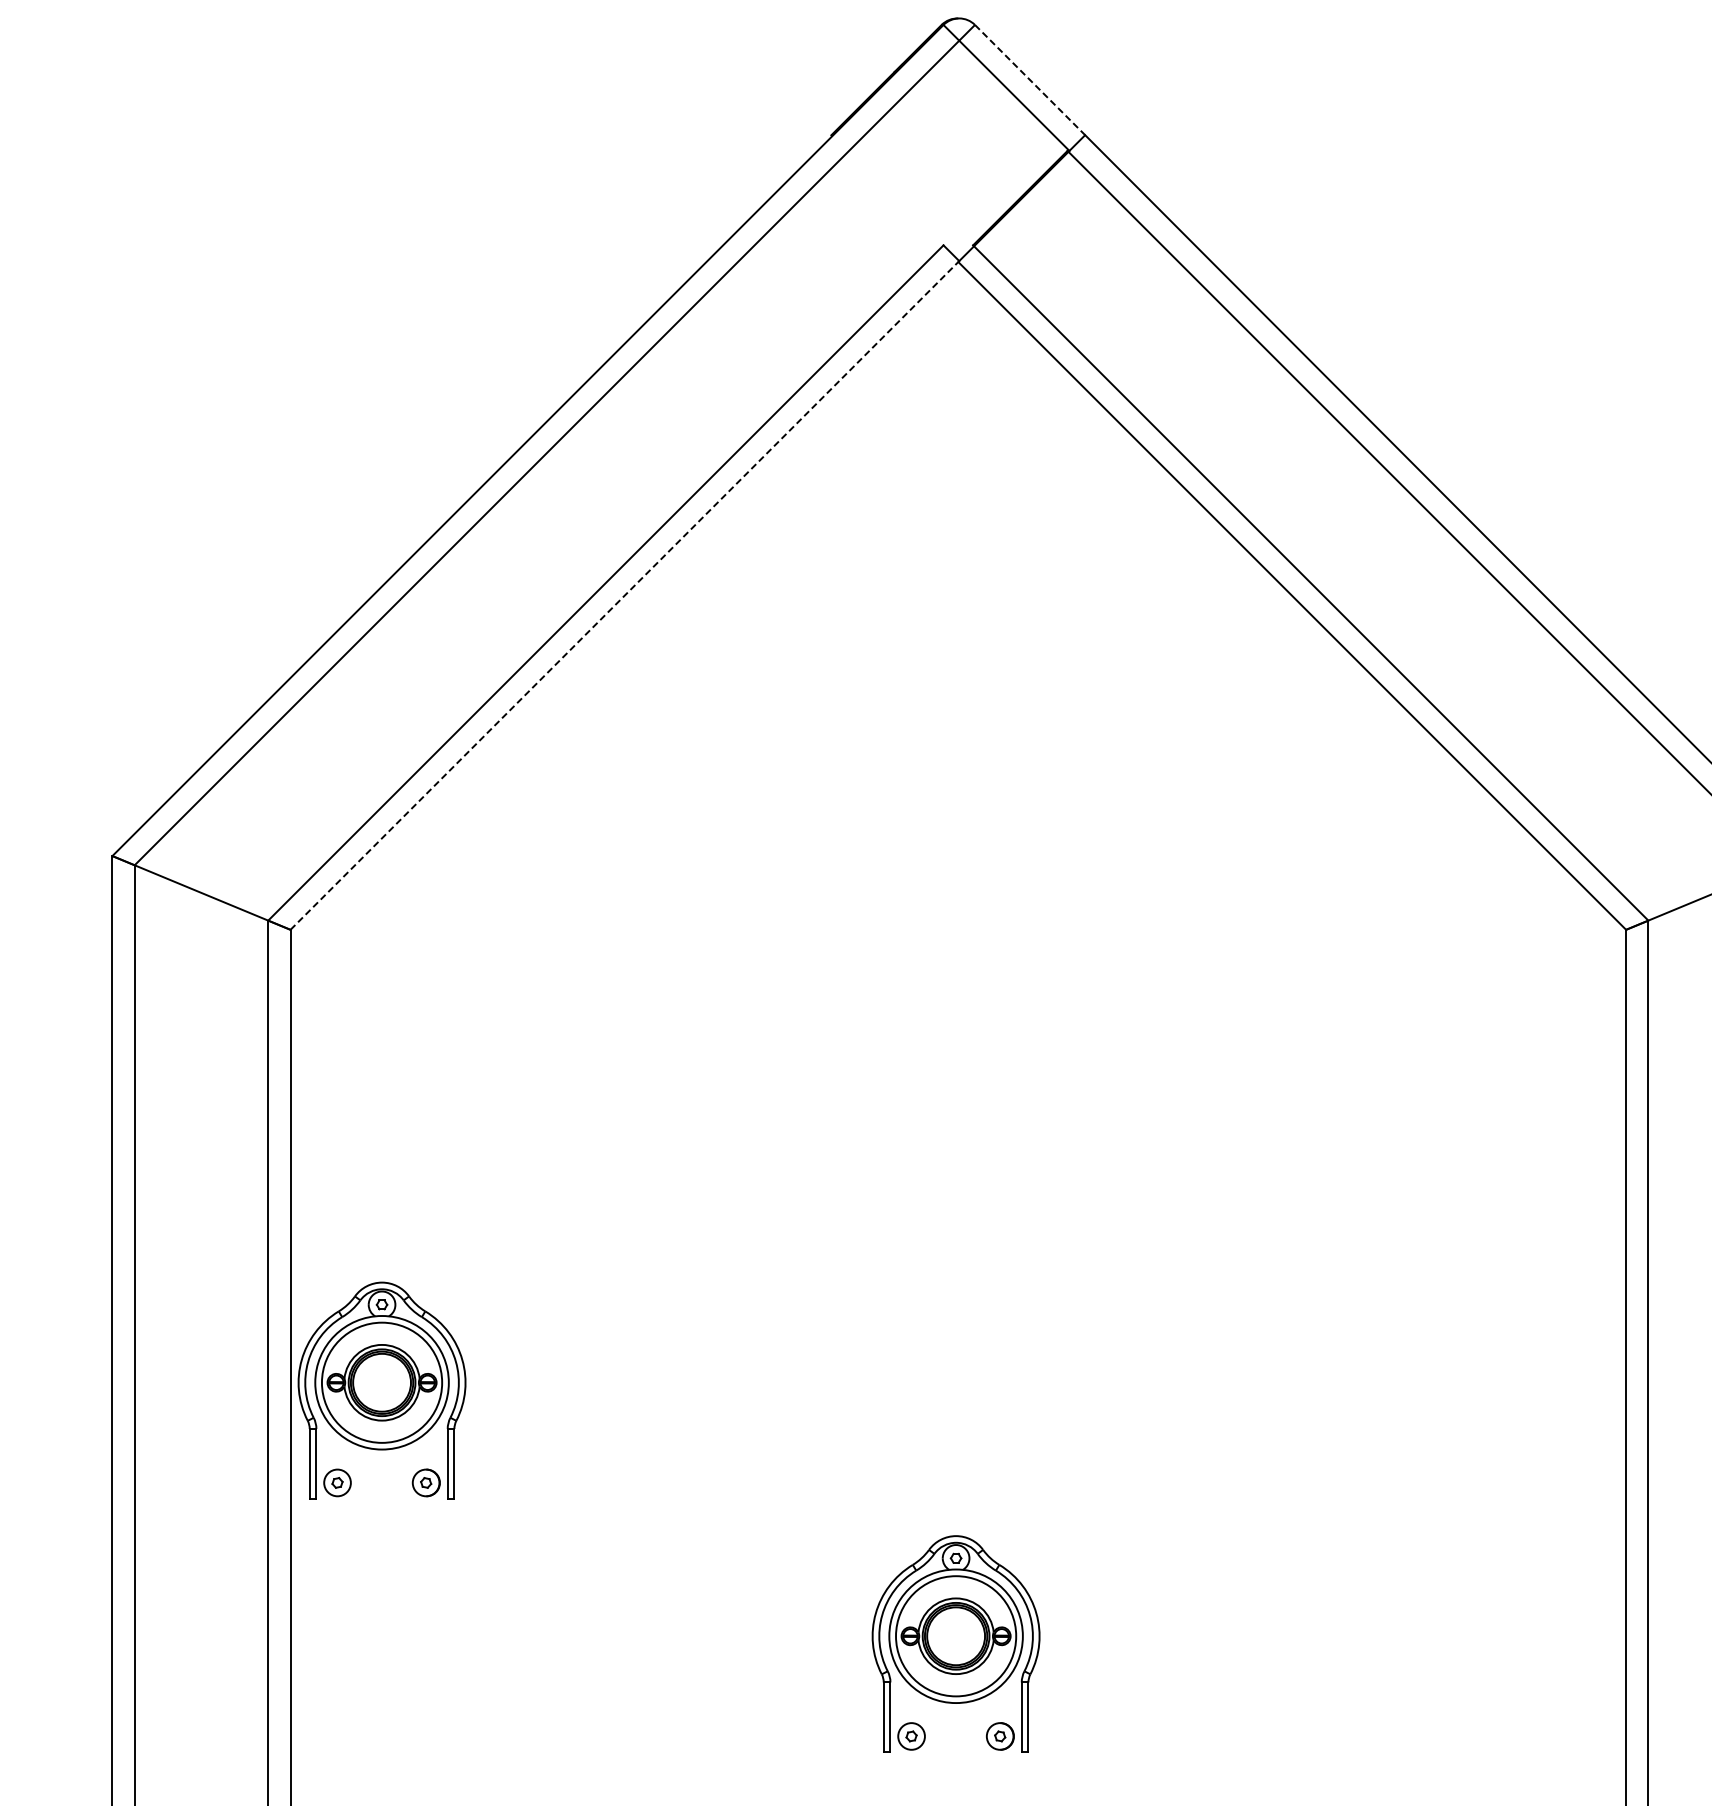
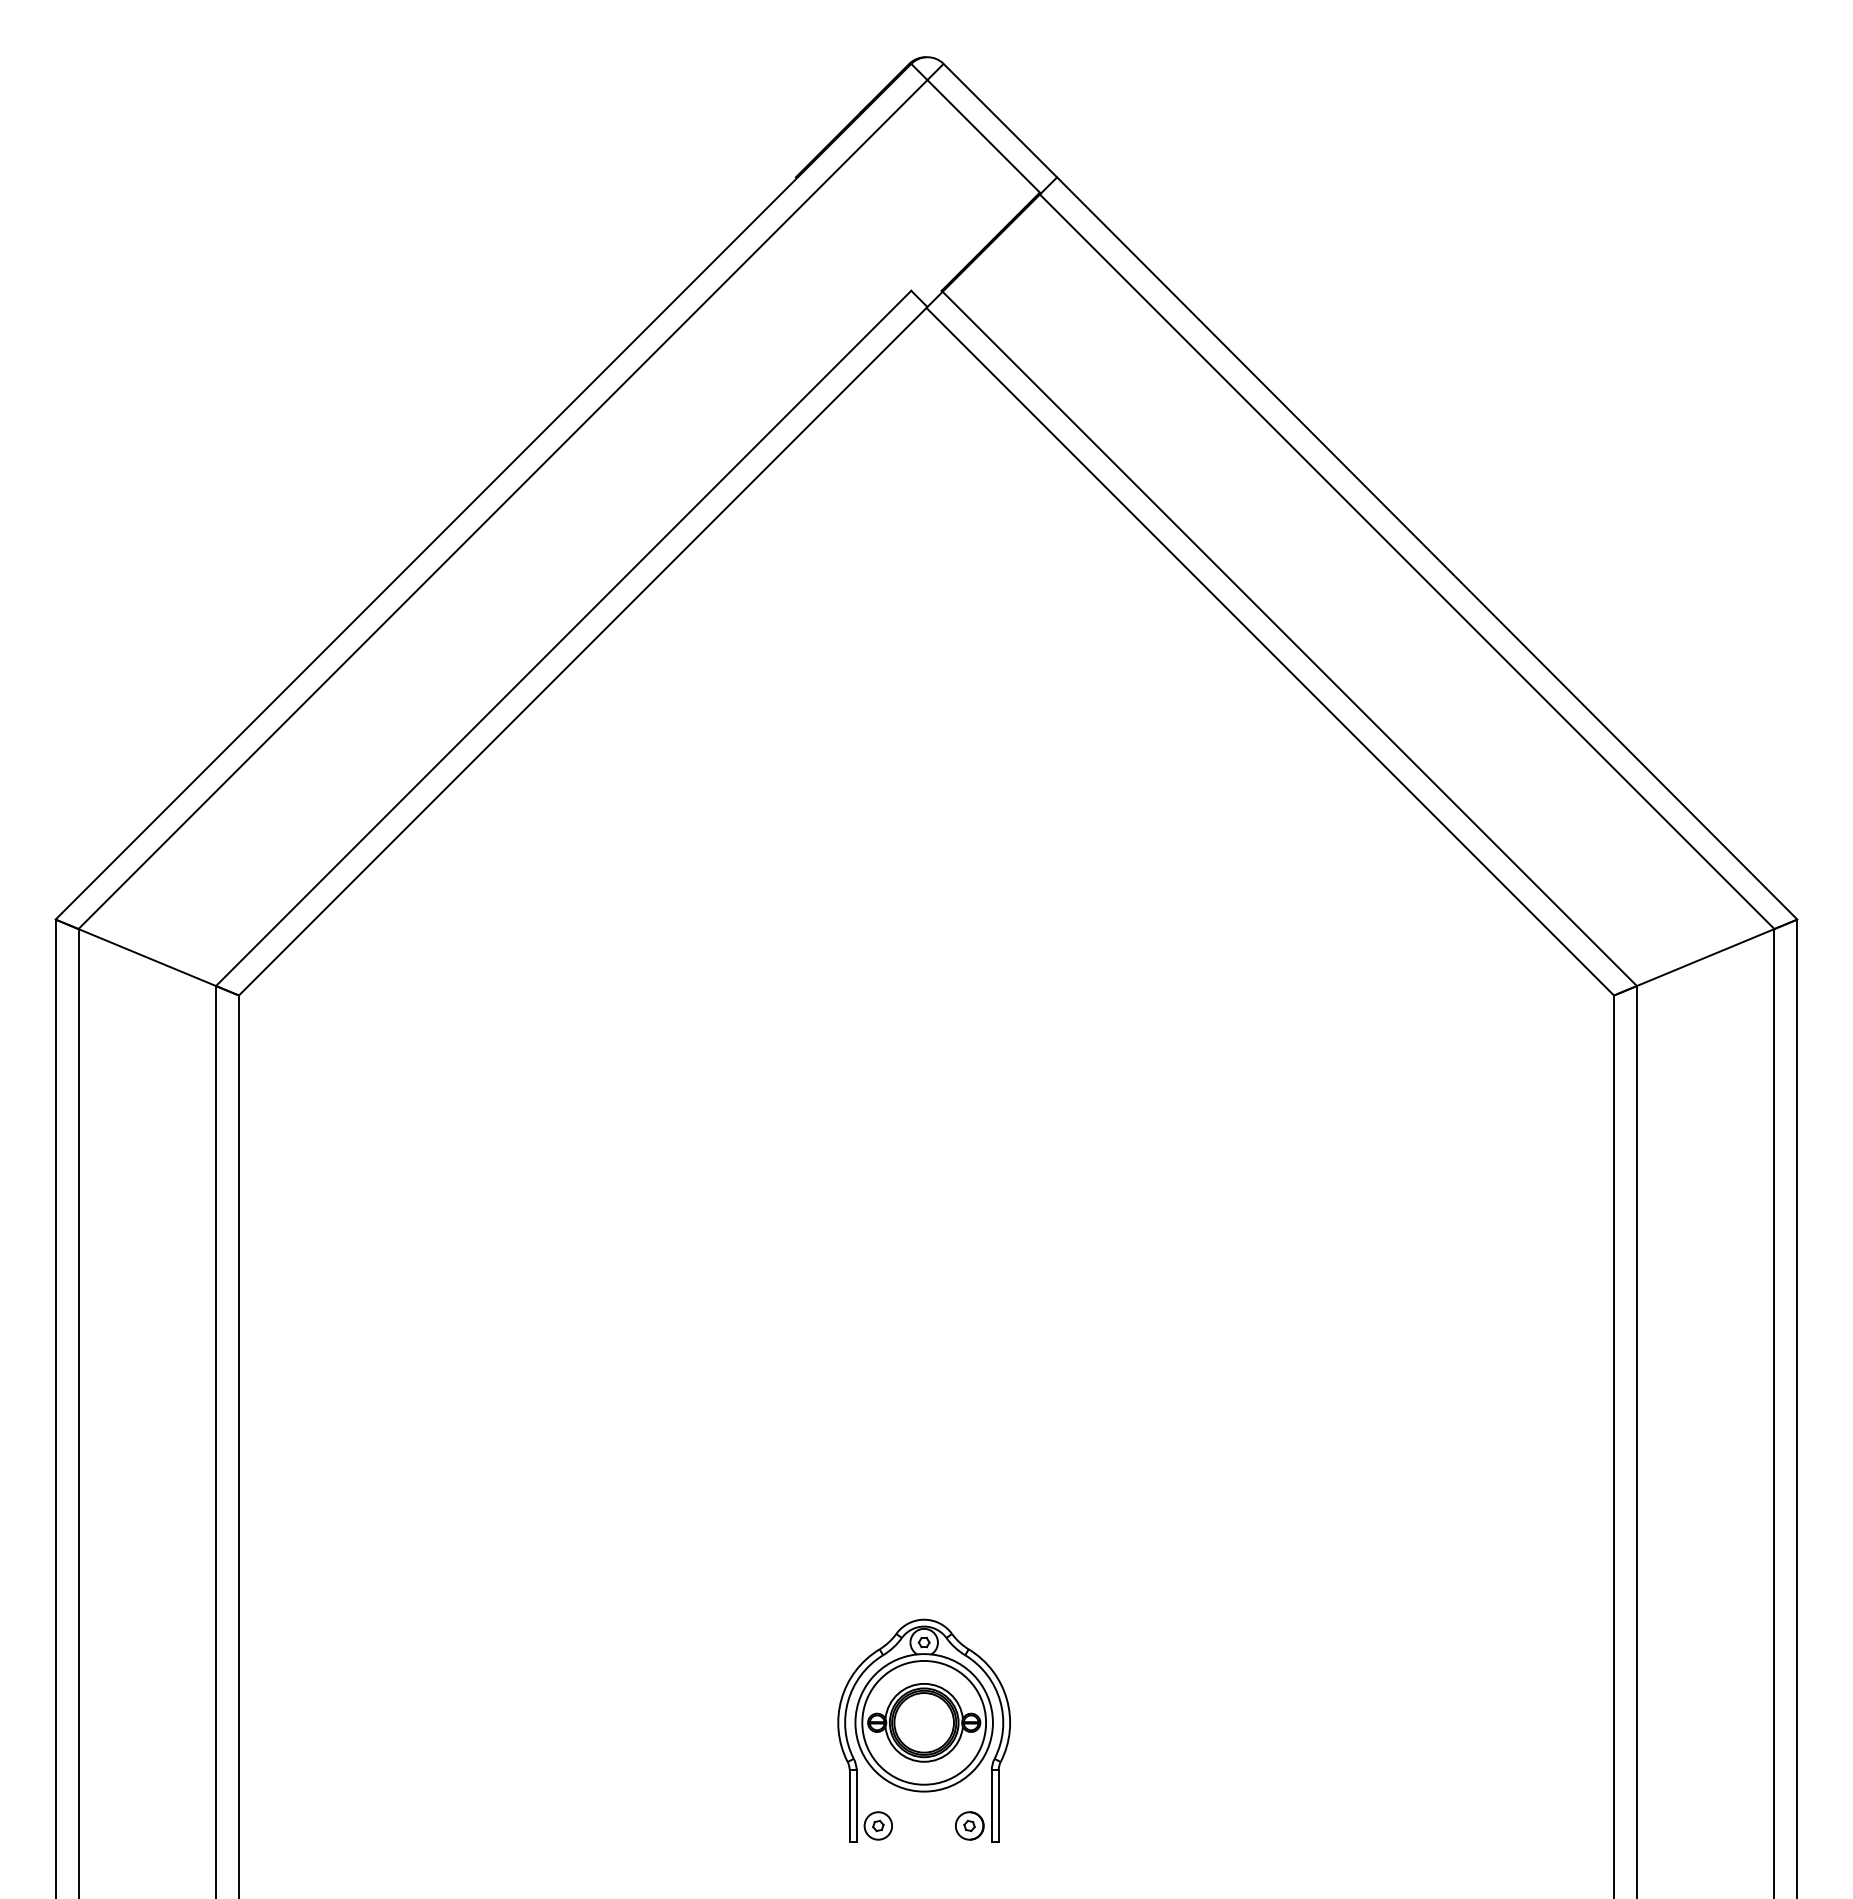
line: (1030, 80) -> (1000, 121), dashed -> solid
line: (625, 595) -> (583, 651), dashed -> solid
part: (381, 1390) -> (332, 1469), removed

